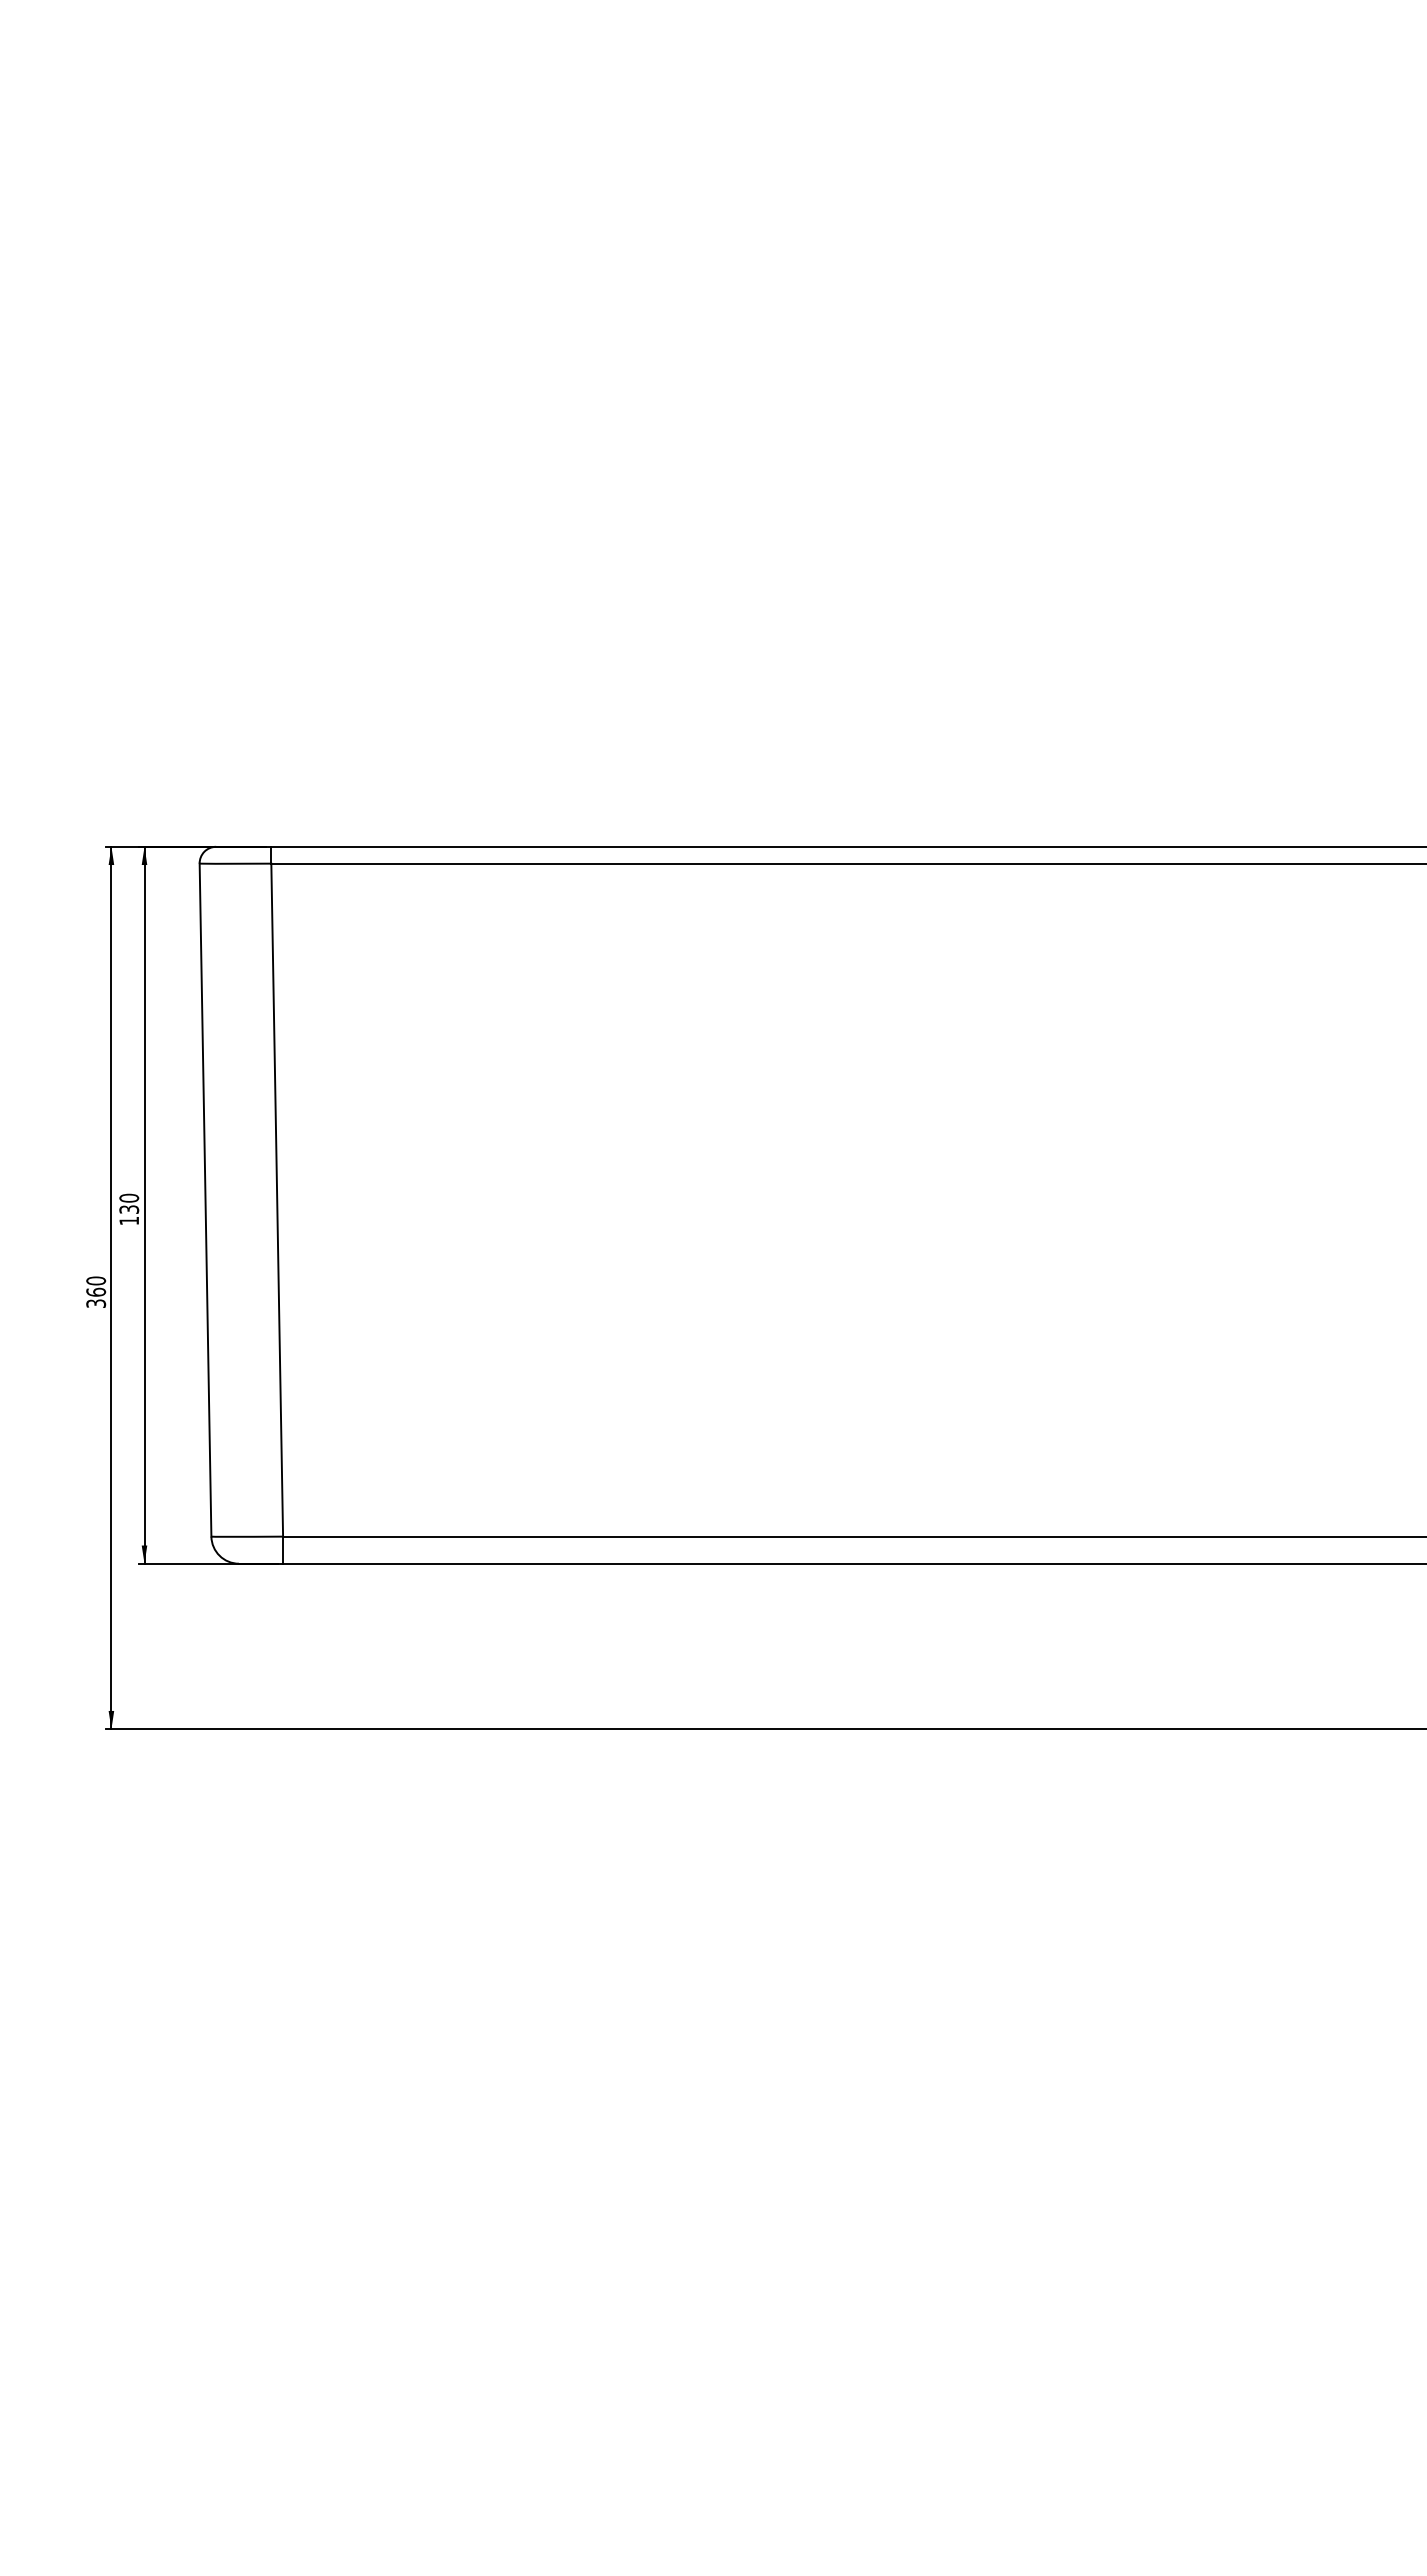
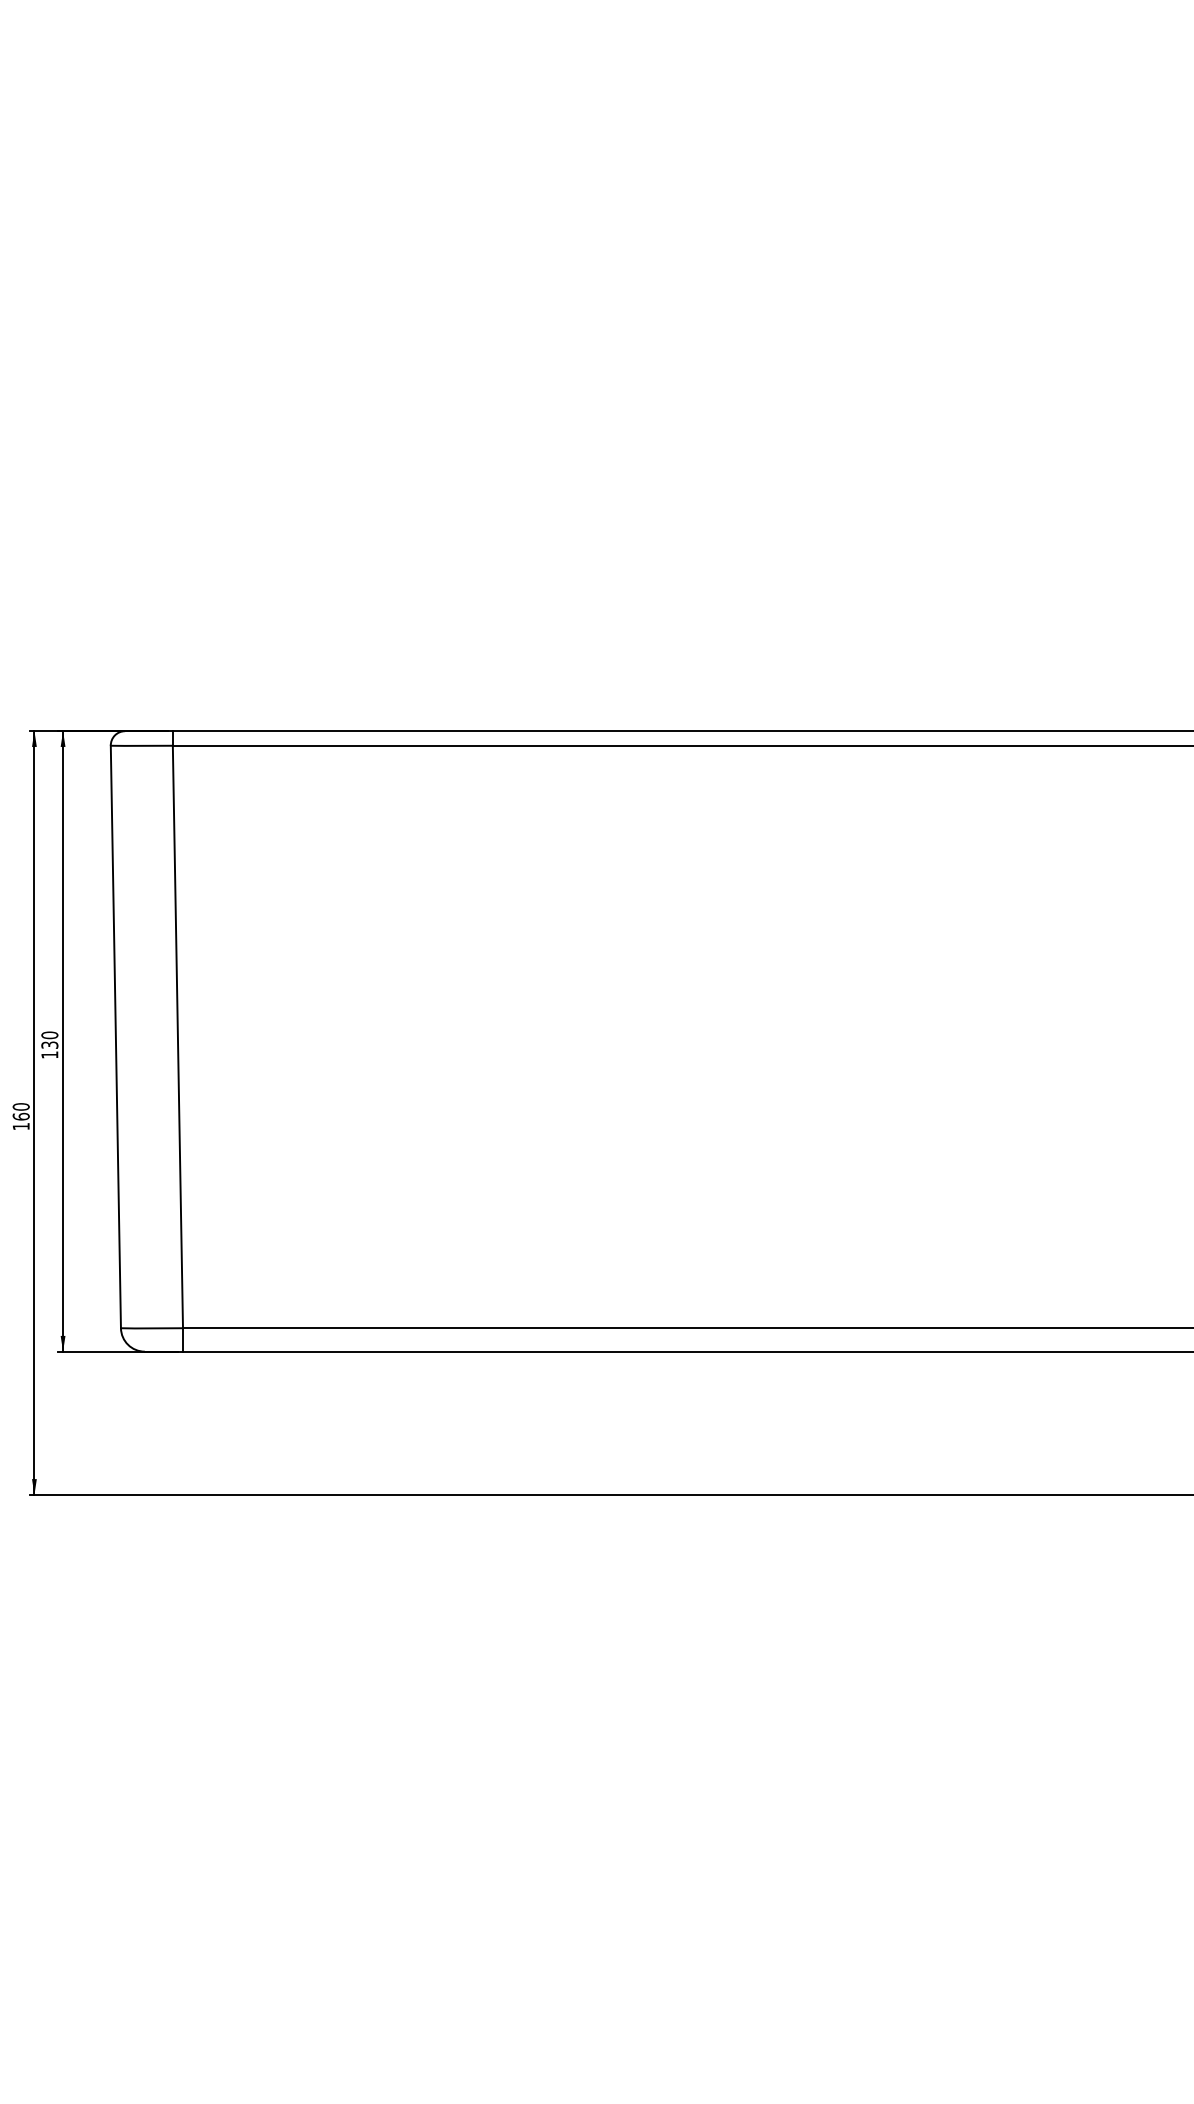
text: (96, 1303) -> (21, 1126), 360 -> 160

